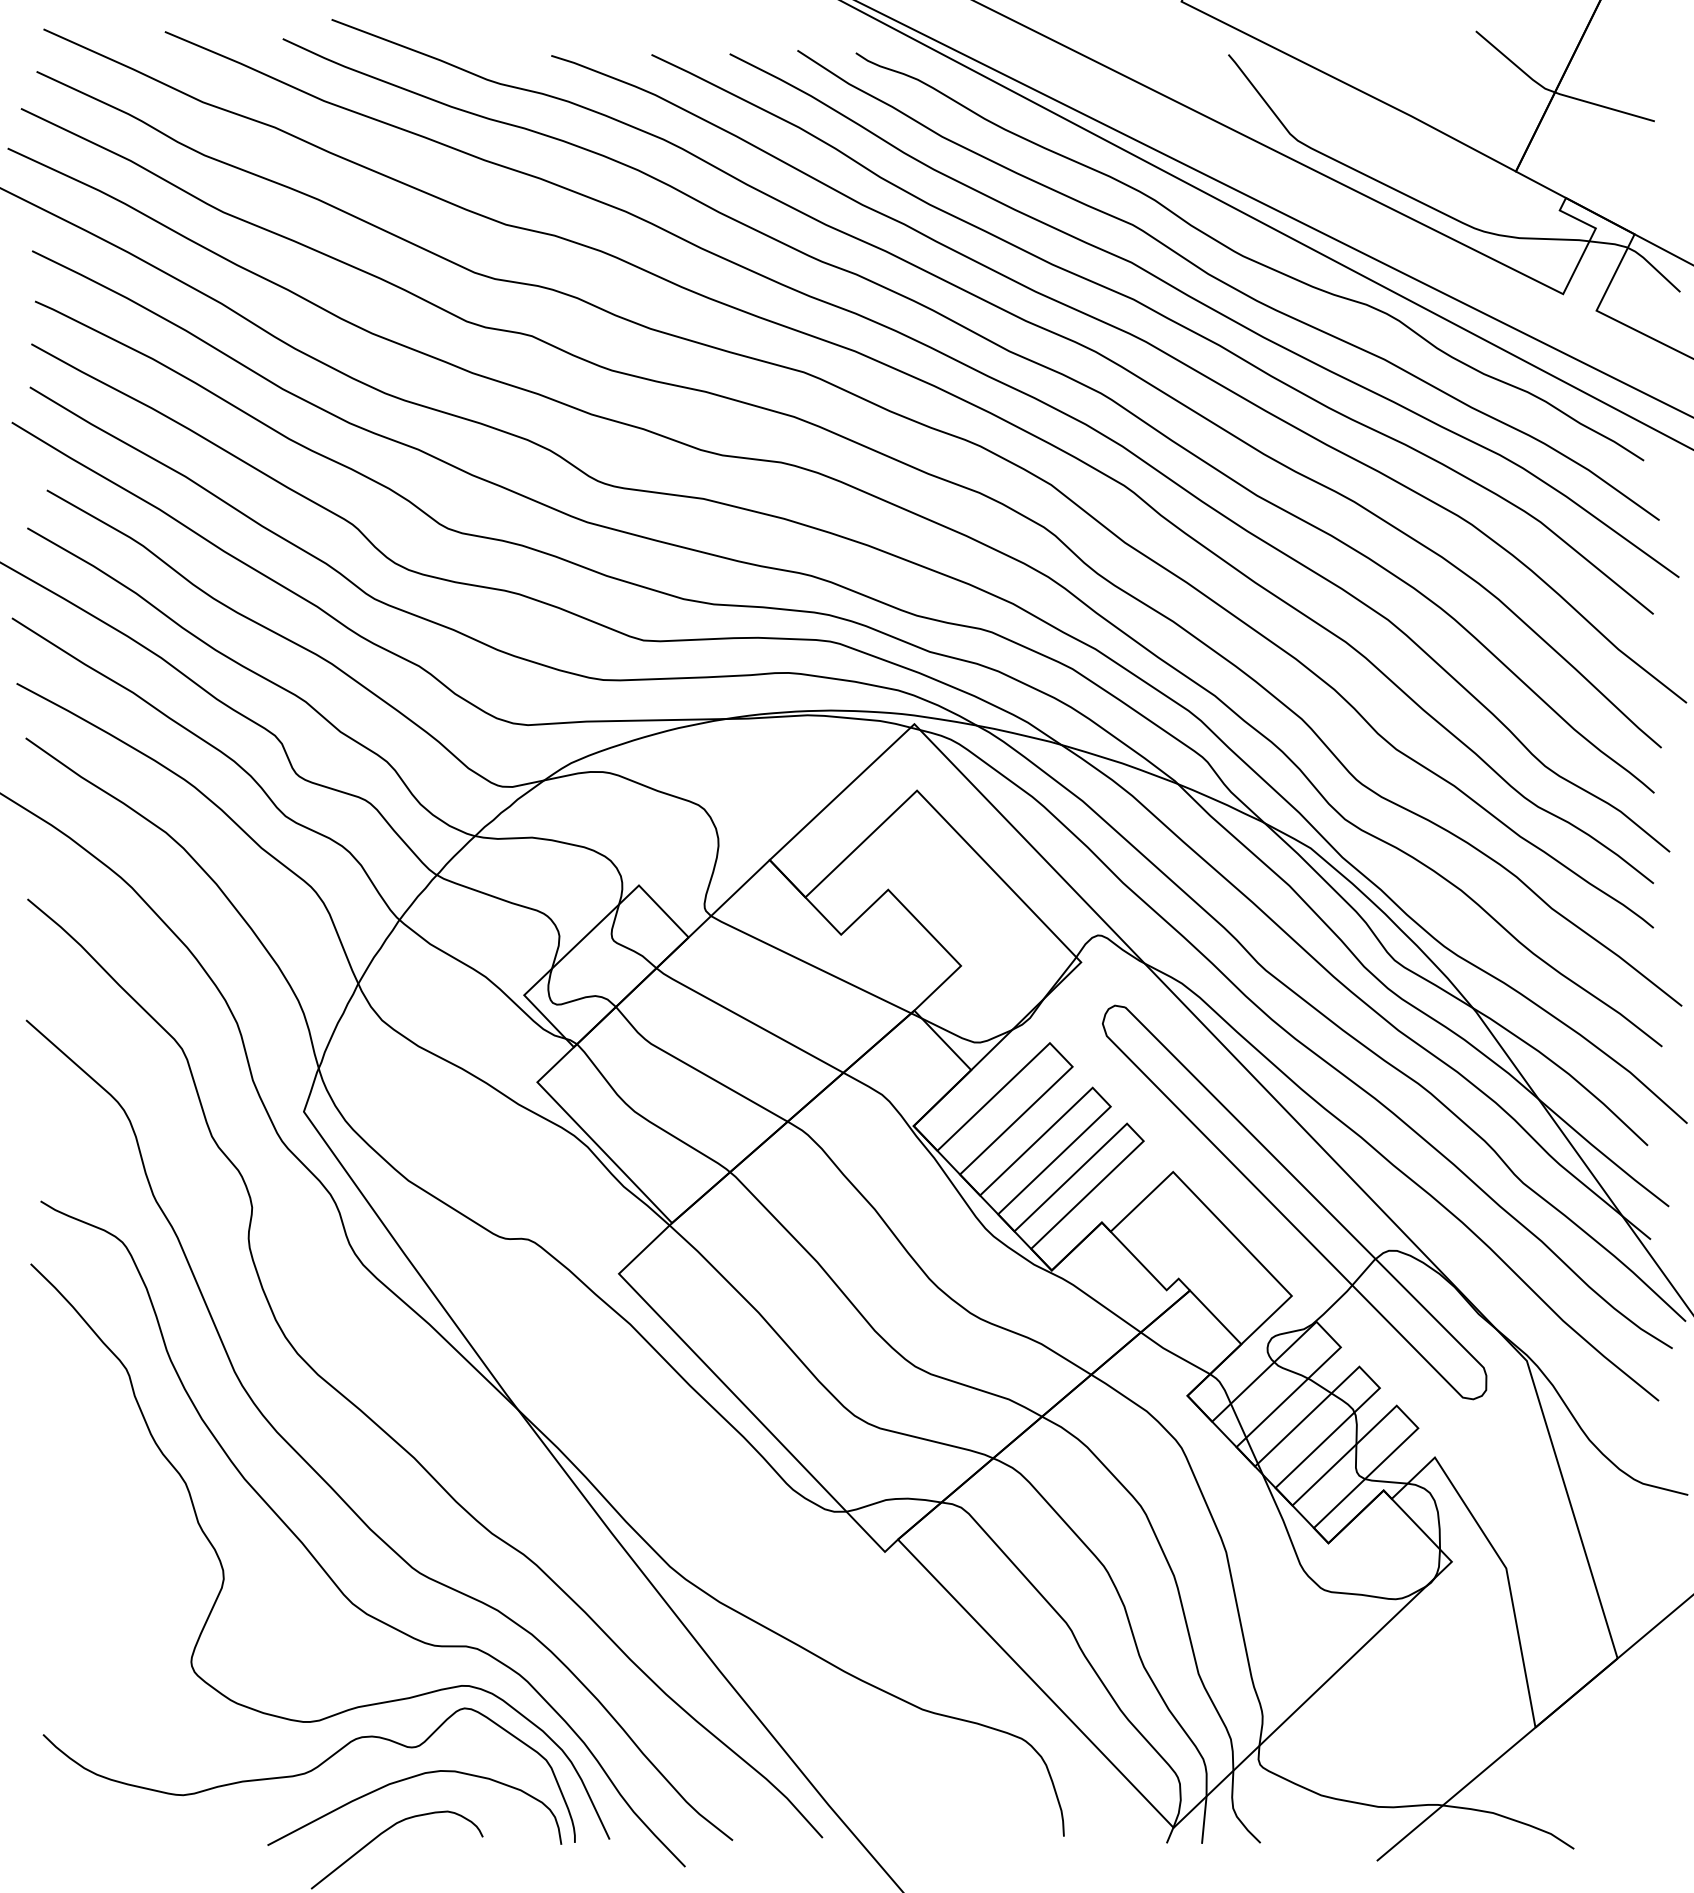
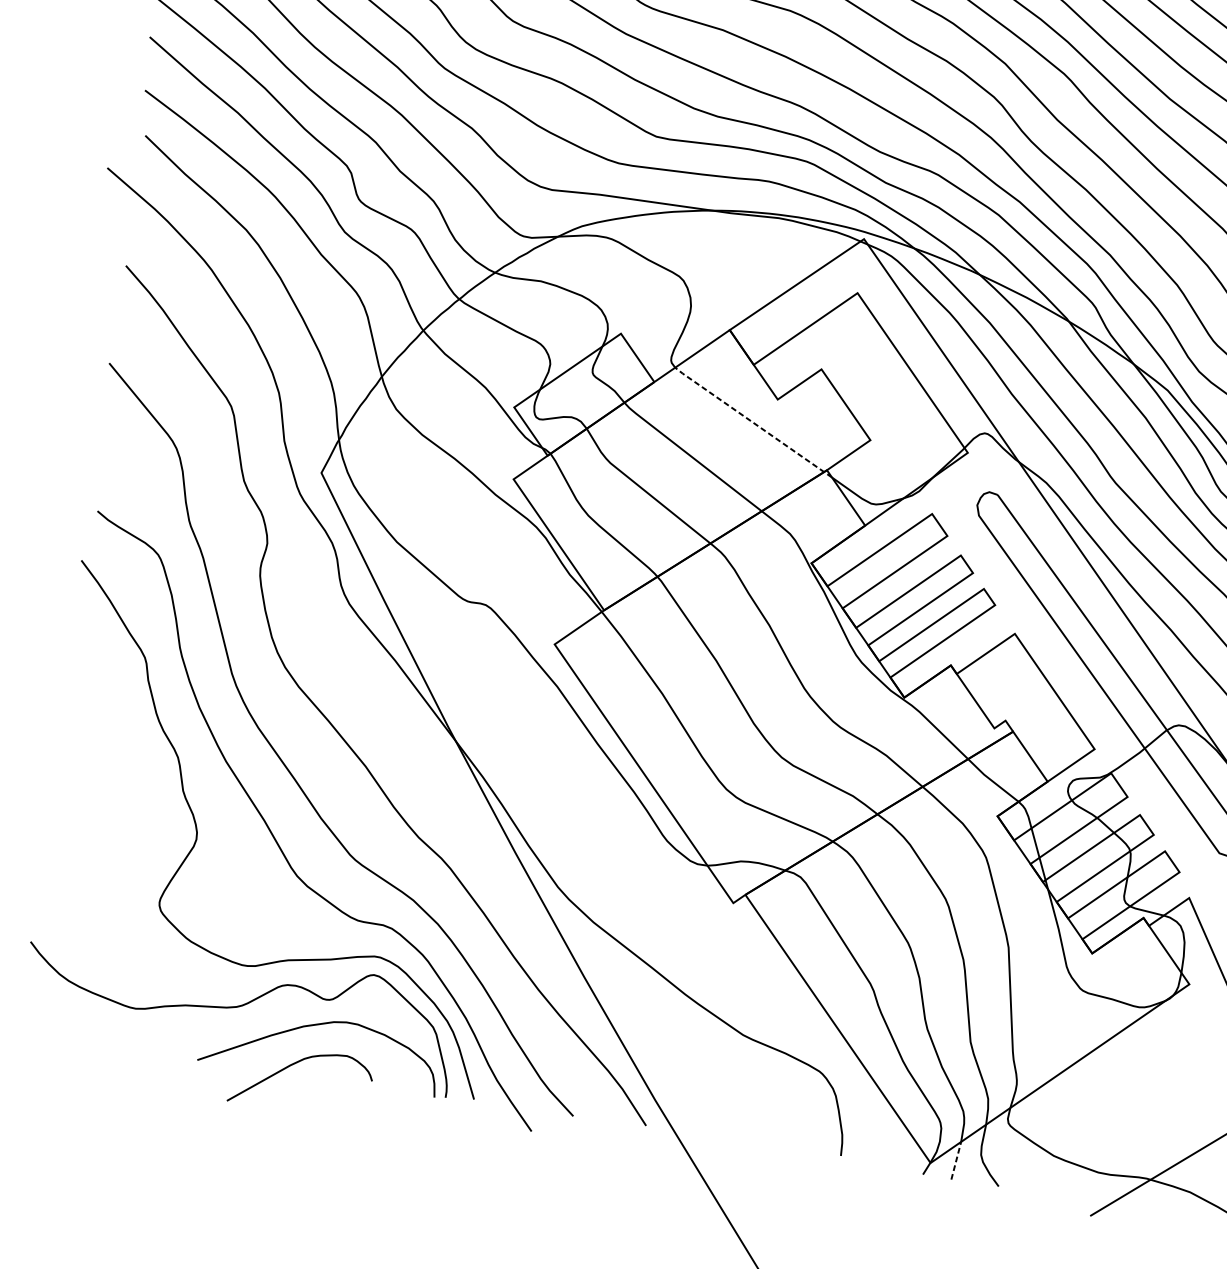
line: (815, 967) -> (752, 422), solid -> dashed
line: (1204, 1820) -> (956, 1161), solid -> dashed

